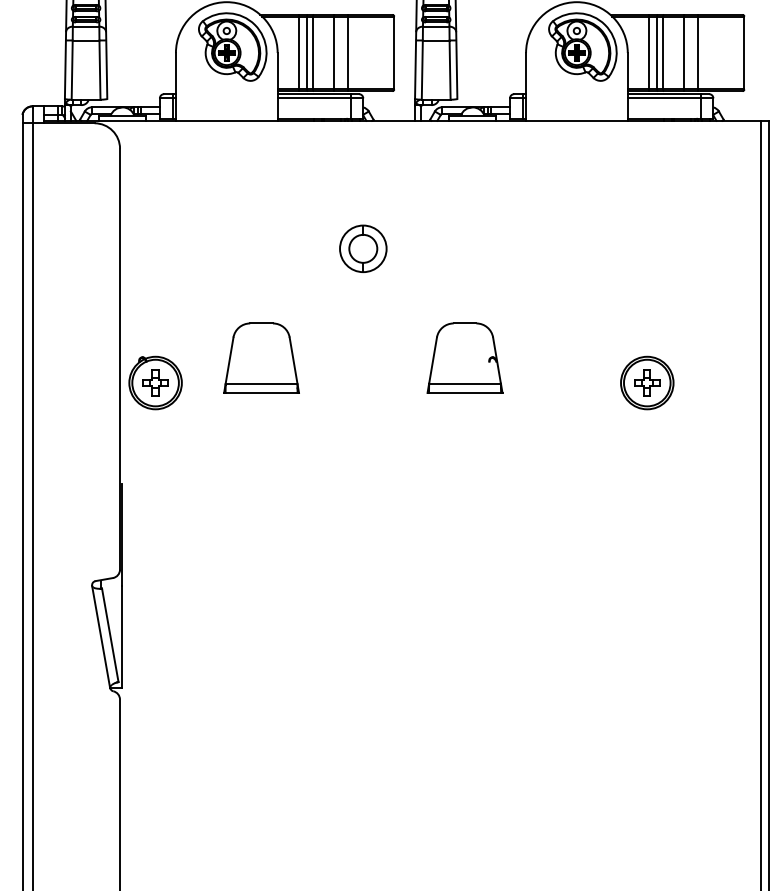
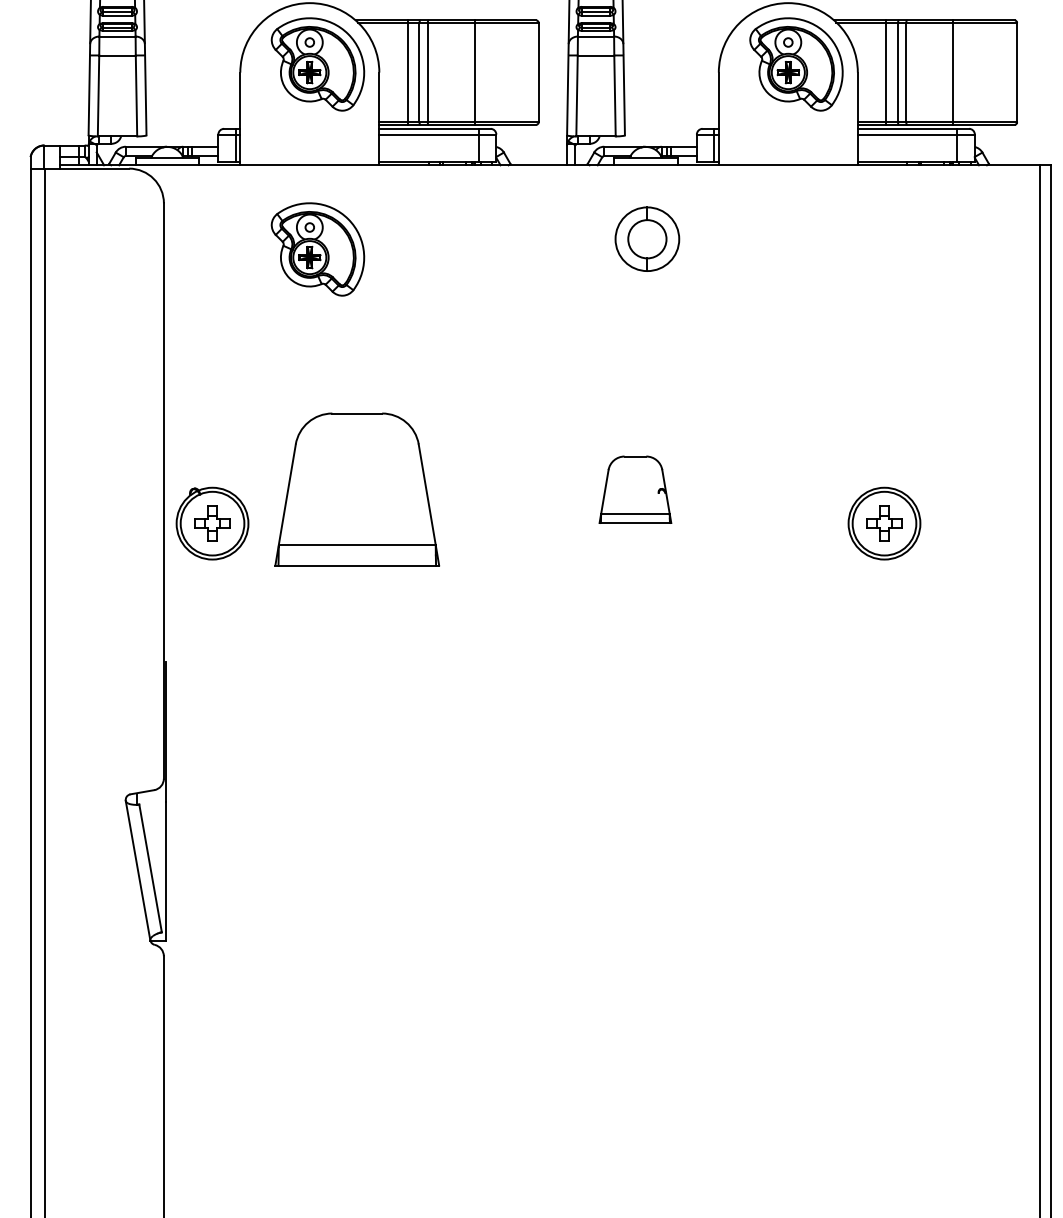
line: (334, 52) -> (456, 72), removed
line: (684, 52) -> (935, 72), removed
part: (232, 182) -> (317, 249), added
part: (363, 248) -> (647, 238), moved
part: (261, 358) -> (357, 489), size x1.6
part: (465, 358) -> (635, 489), size x0.7

